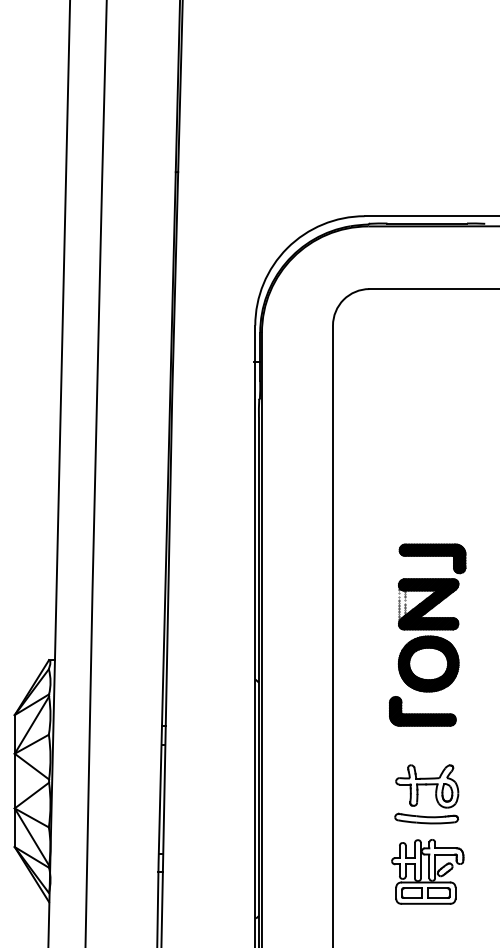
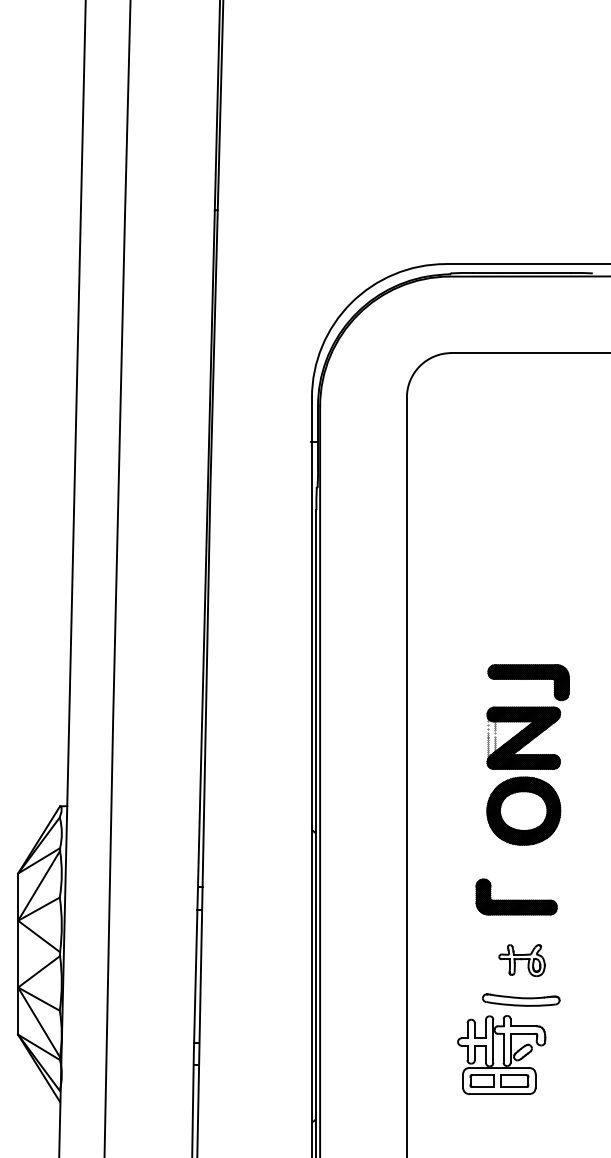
part: (422, 710) -> (516, 896), moved
part: (426, 786) -> (521, 960), size x0.6
part: (427, 871) -> (501, 1054), moved

